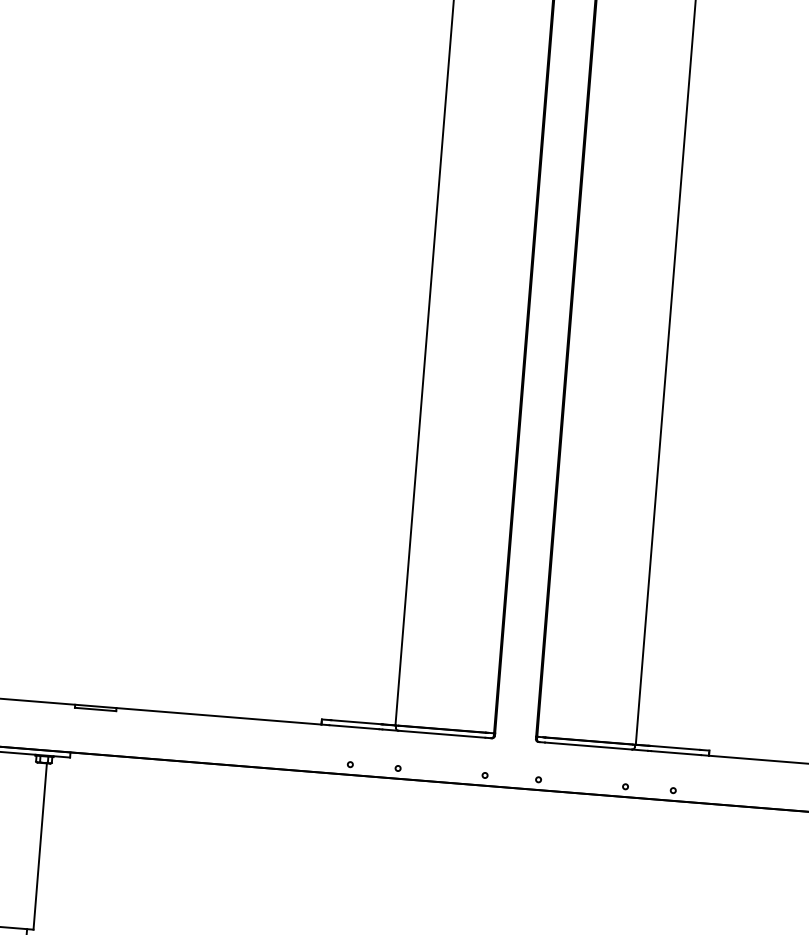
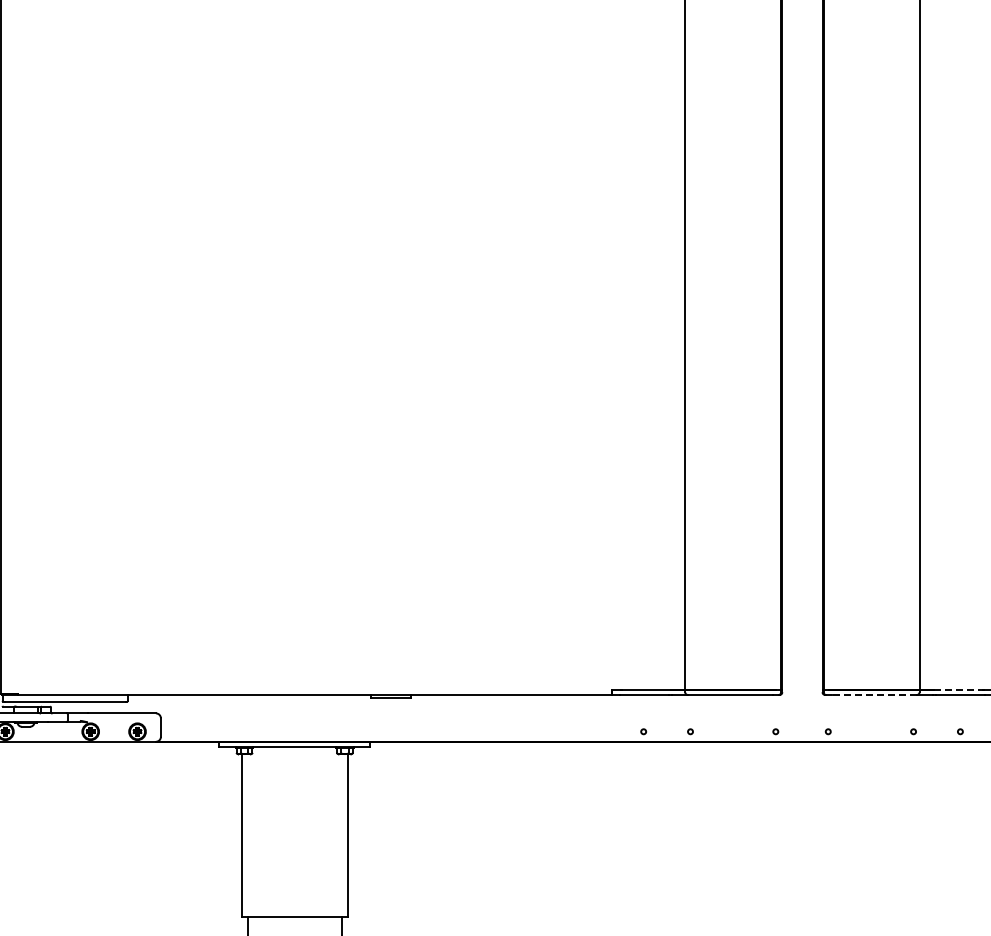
line: (588, 745) -> (874, 694), solid -> dashed
line: (674, 747) -> (958, 689), solid -> dashed

